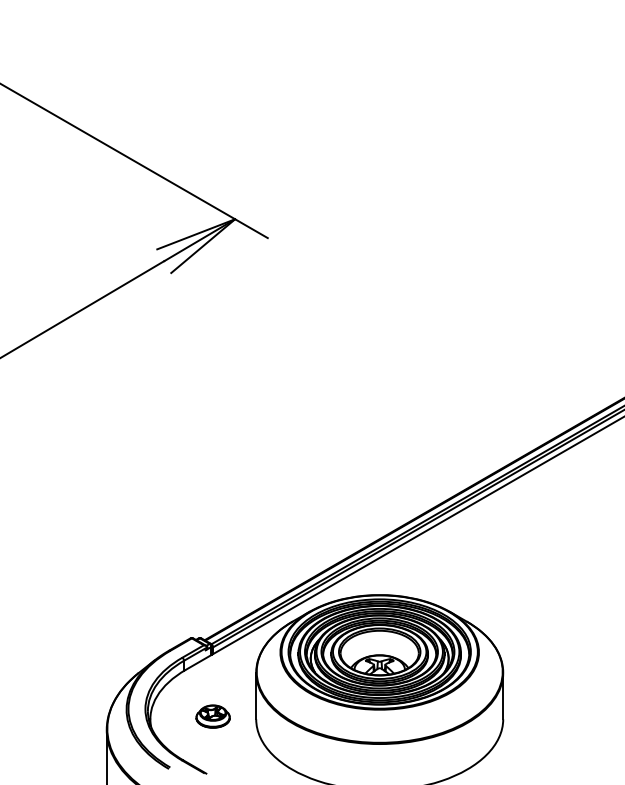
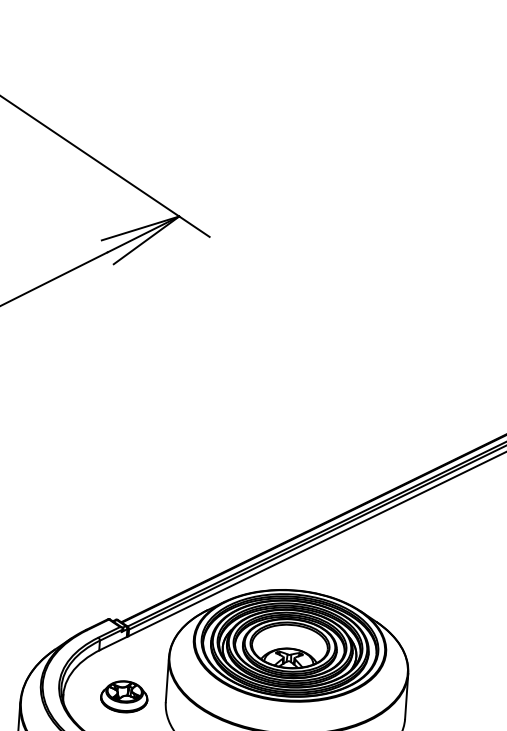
part: (212, 716) -> (123, 696), size x1.43

